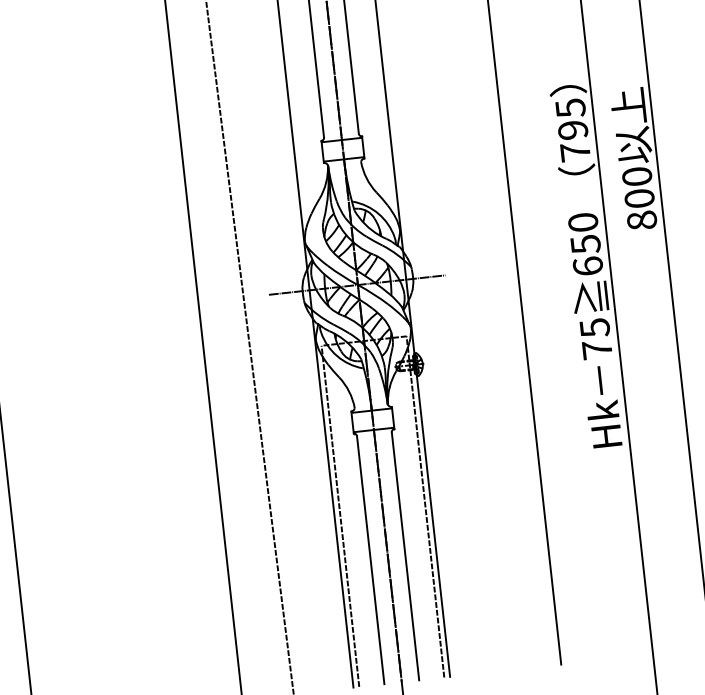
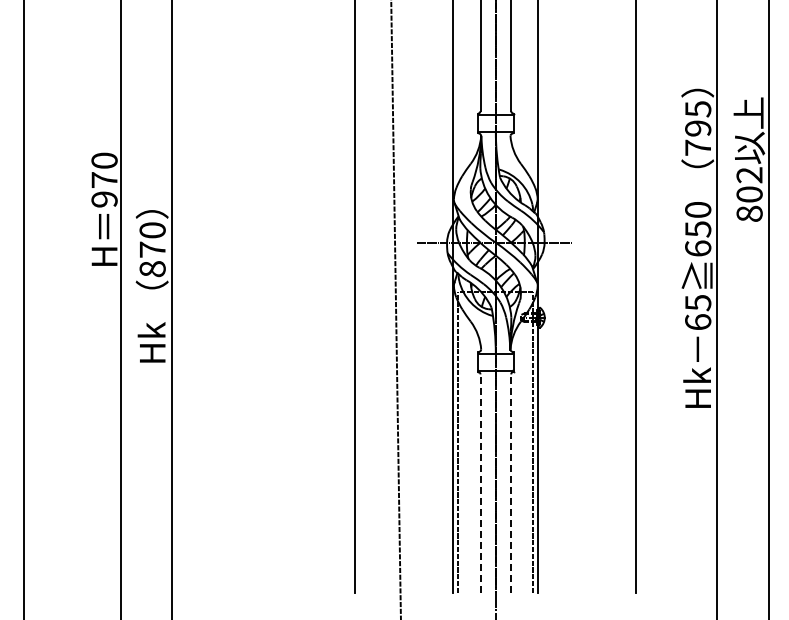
text: (637, 177) -> (749, 175), 800 -> 802
text: (597, 350) -> (698, 322), 75 -> 65
line: (405, 556) -> (511, 483), solid -> dashed
line: (370, 559) -> (480, 483), solid -> dashed

